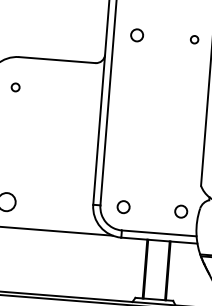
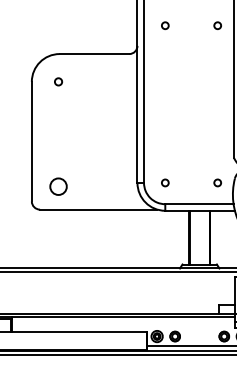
circle: (137, 34) -> (165, 25), size x0.62
circle: (123, 206) -> (165, 182), size x0.62
circle: (180, 211) -> (217, 182), size x0.62

